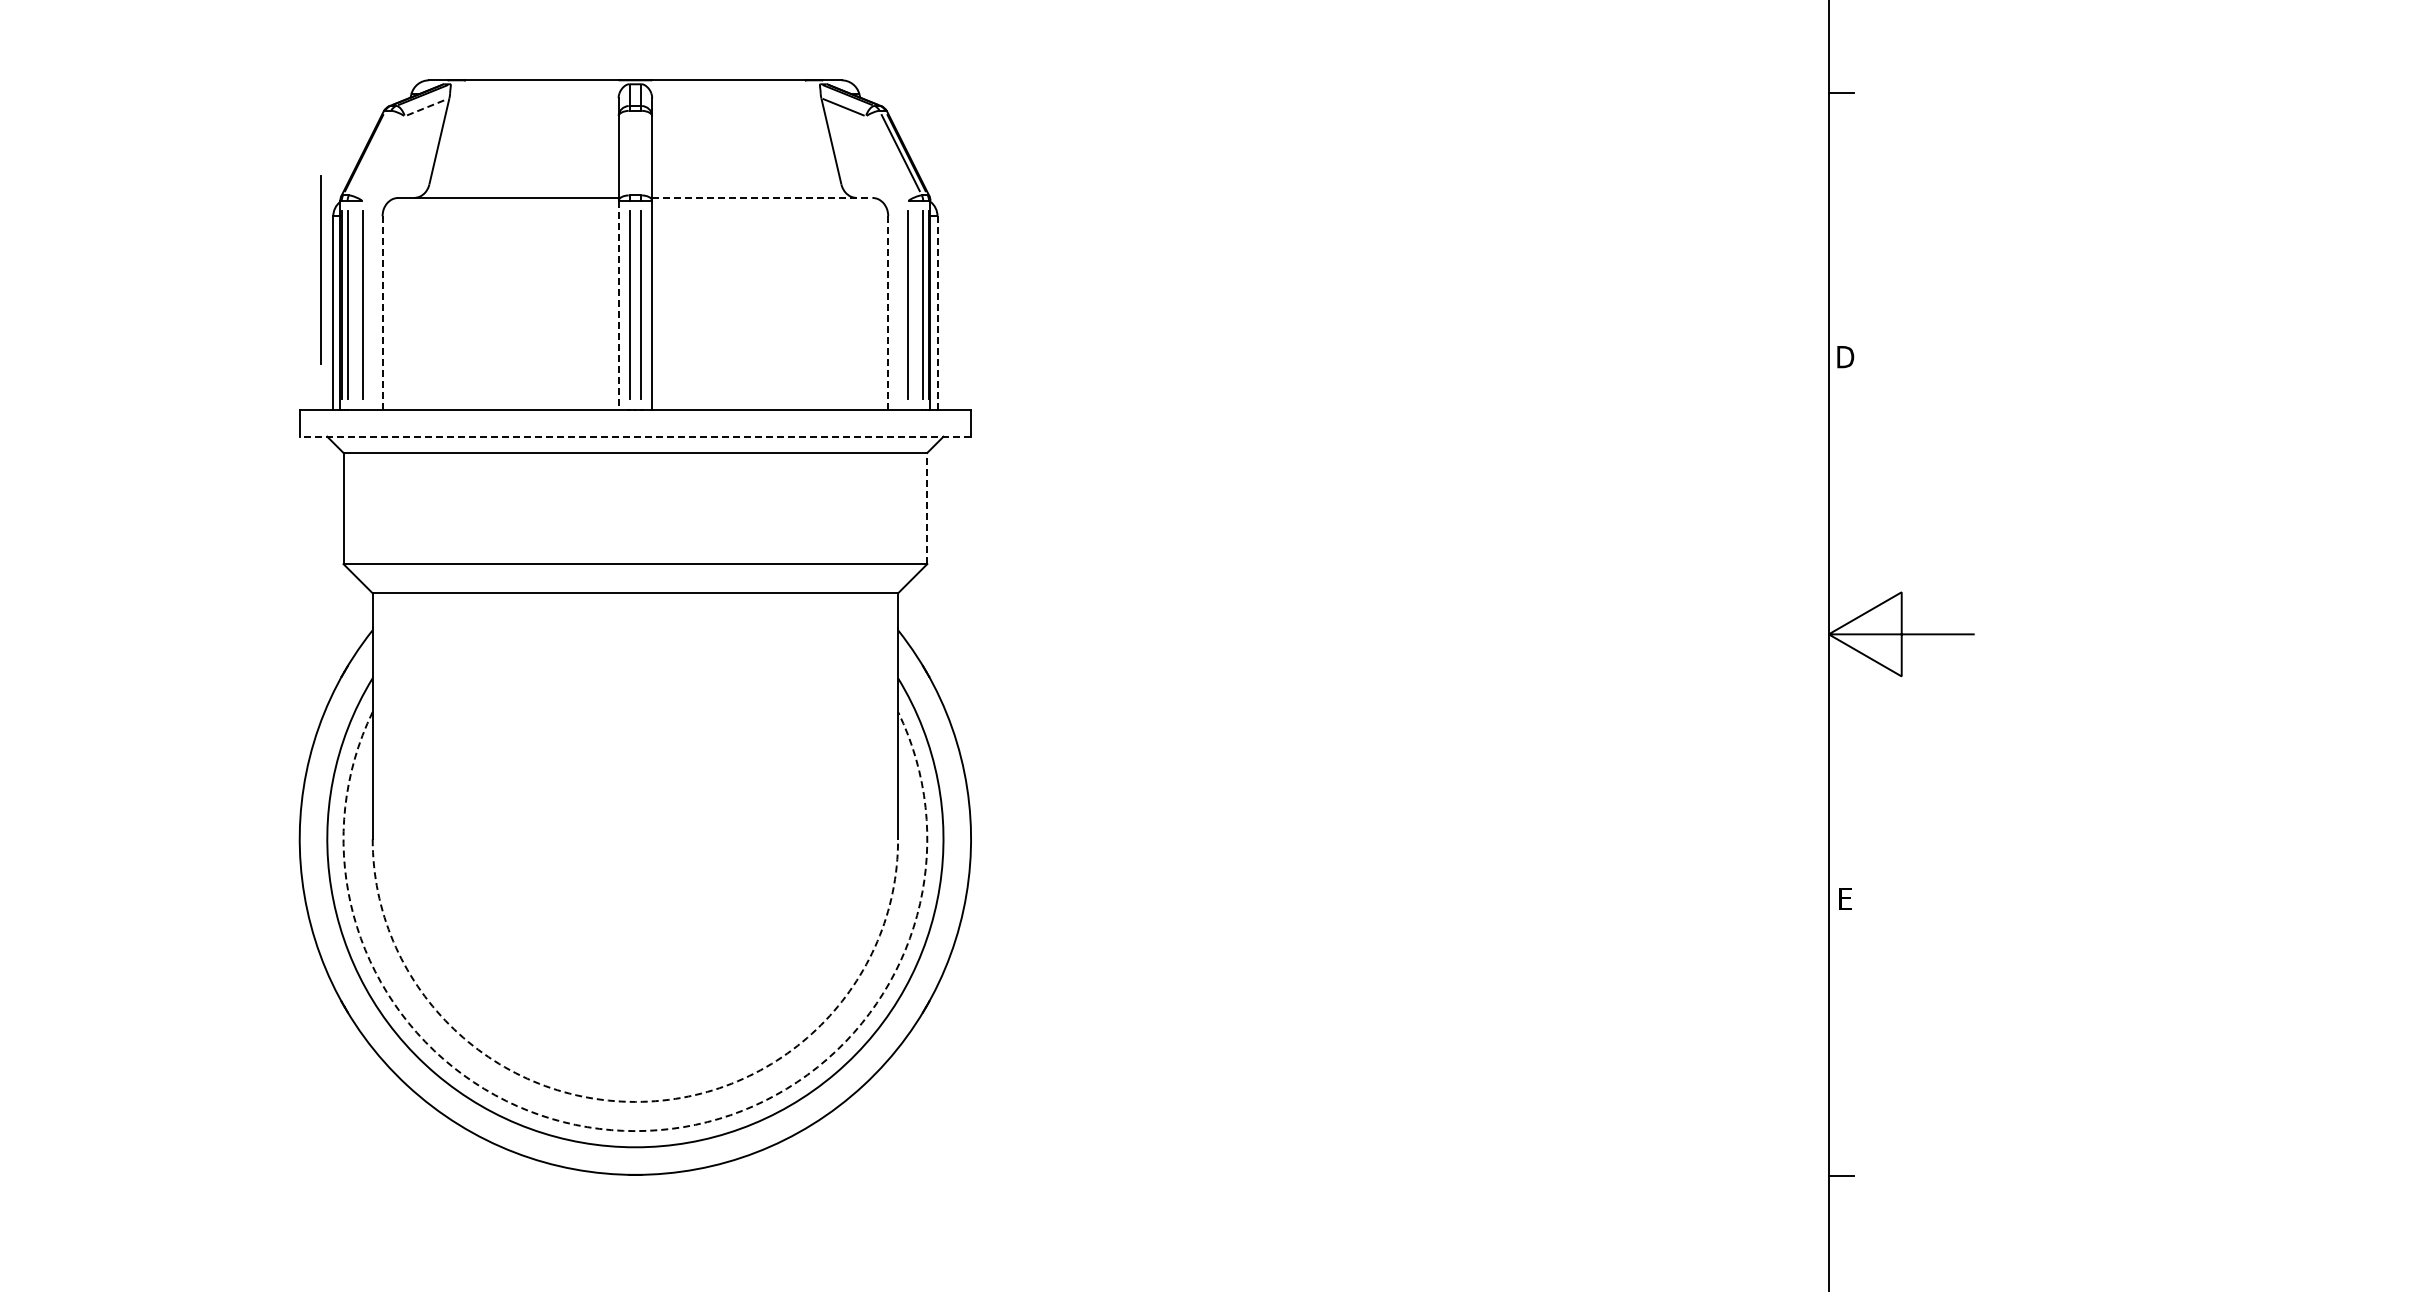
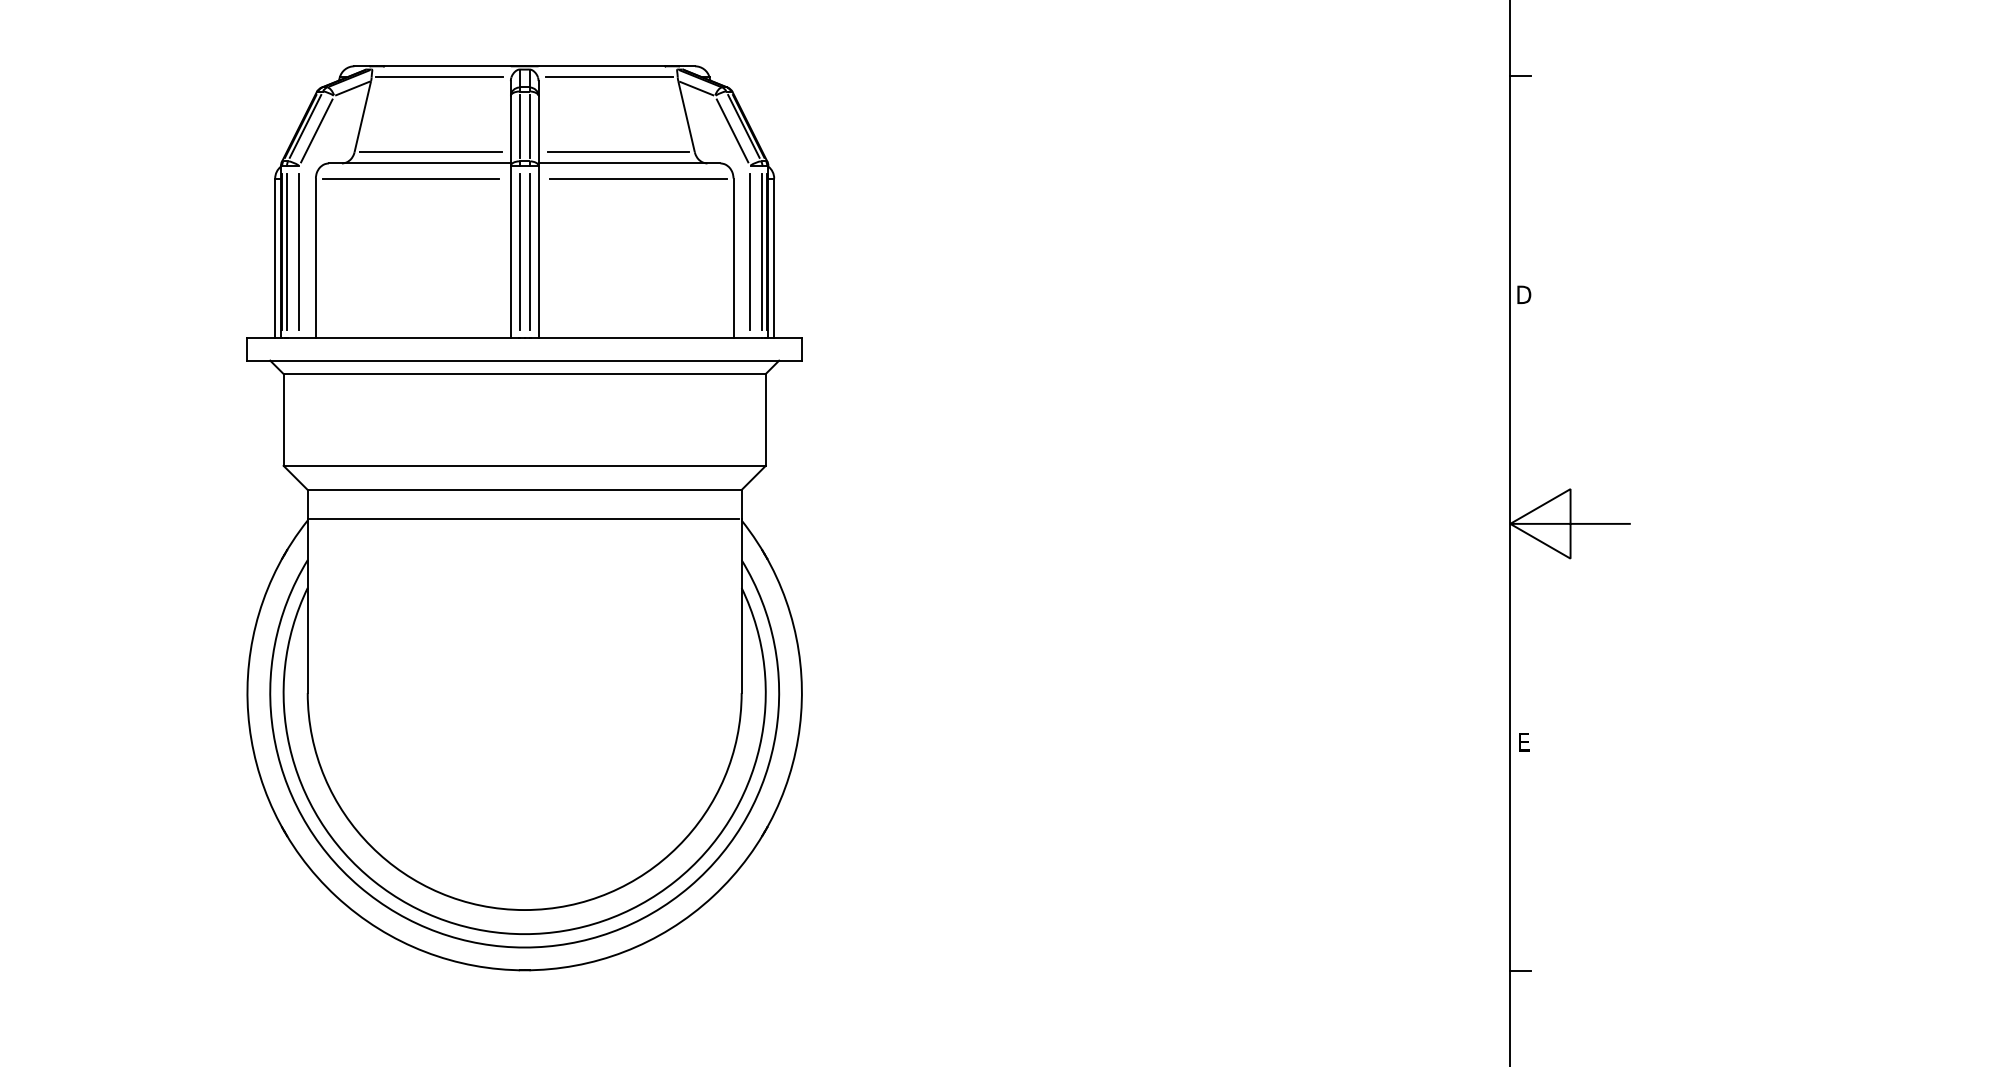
line: (532, 93) -> (439, 77), added
line: (737, 93) -> (609, 77), added
line: (427, 107) -> (352, 88), dashed -> solid
line: (370, 153) -> (305, 126), added
line: (629, 153) -> (519, 126), added
line: (641, 153) -> (529, 126), added
line: (383, 158) -> (316, 130), added
line: (887, 158) -> (732, 130), added
line: (521, 184) -> (430, 152), added
line: (748, 184) -> (618, 152), added
line: (762, 197) -> (629, 163), dashed -> solid
line: (497, 216) -> (410, 178), added
line: (773, 216) -> (638, 178), added
line: (320, 269) -> (264, 222), removed
line: (618, 305) -> (510, 252), dashed -> solid
line: (382, 312) -> (315, 258), dashed -> solid
line: (888, 312) -> (733, 258), dashed -> solid
line: (937, 312) -> (774, 258), dashed -> solid
line: (635, 436) -> (524, 360), dashed -> solid
line: (927, 508) -> (765, 419), dashed -> solid
line: (634, 627) -> (523, 518), added
arc: (635, 1101) -> (524, 909), dashed -> solid
arc: (635, 1131) -> (524, 934), dashed -> solid

